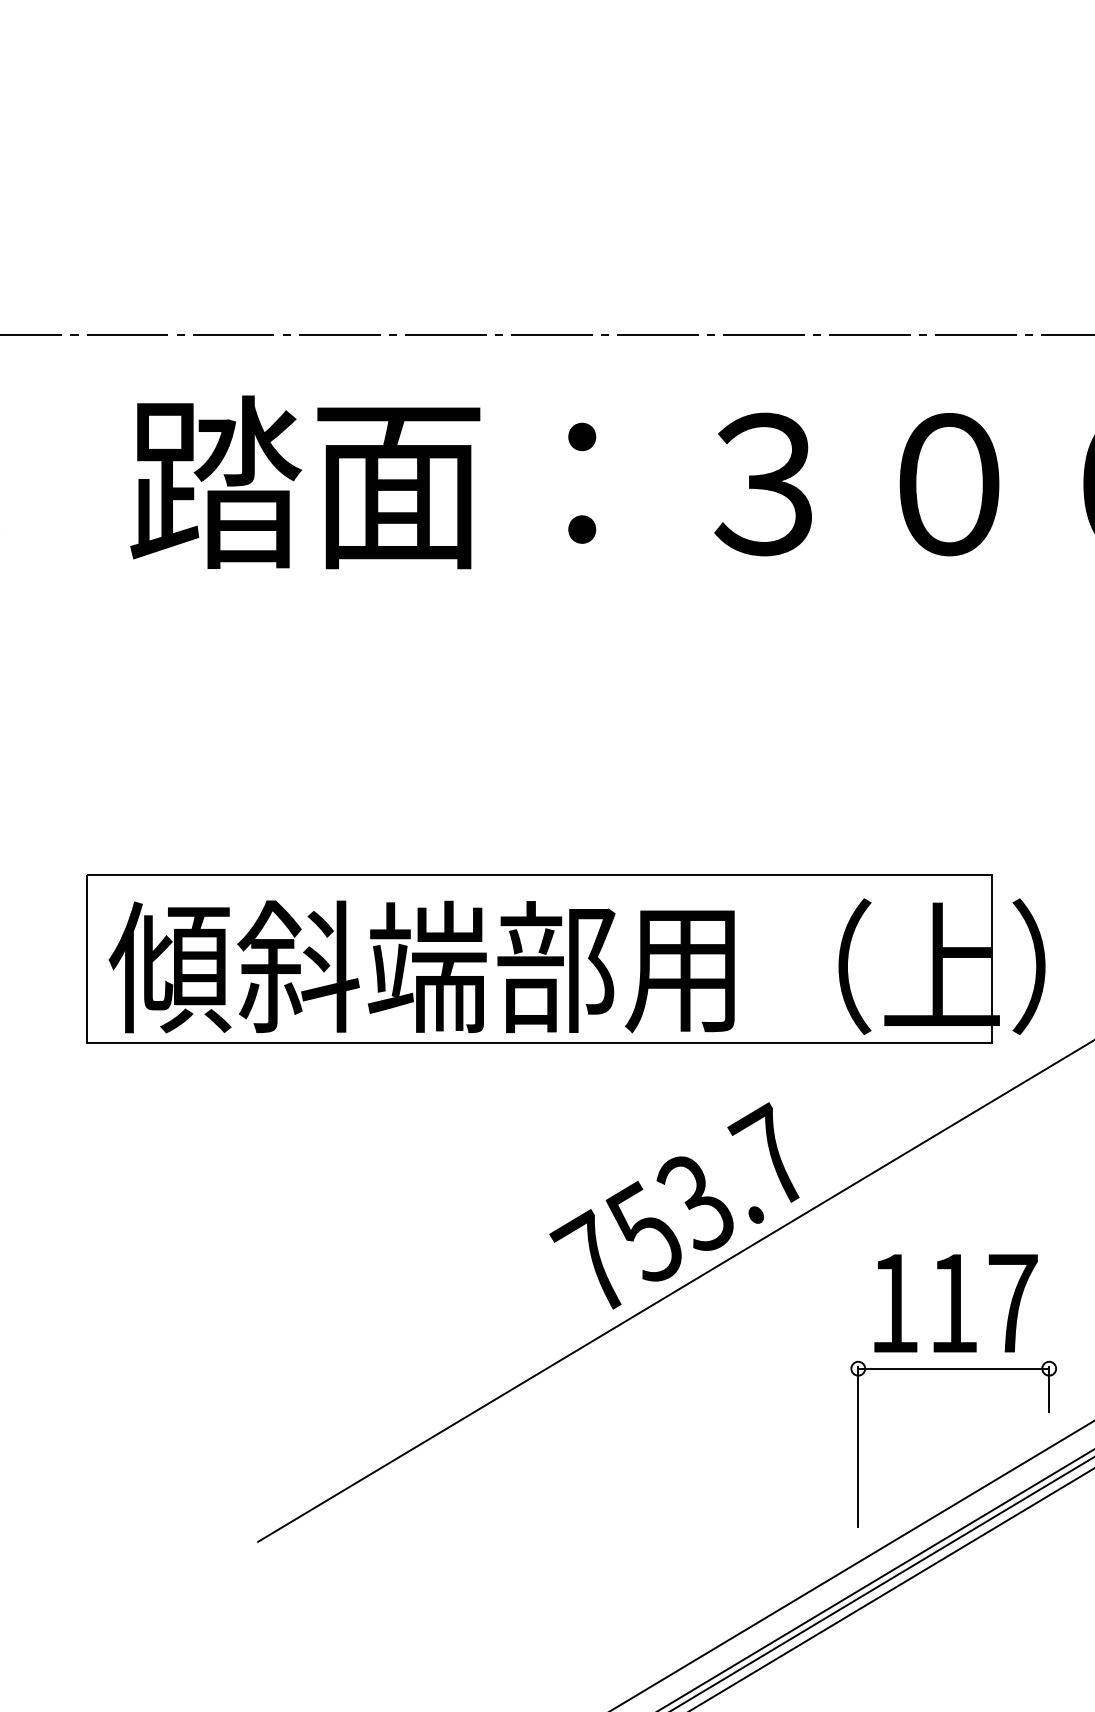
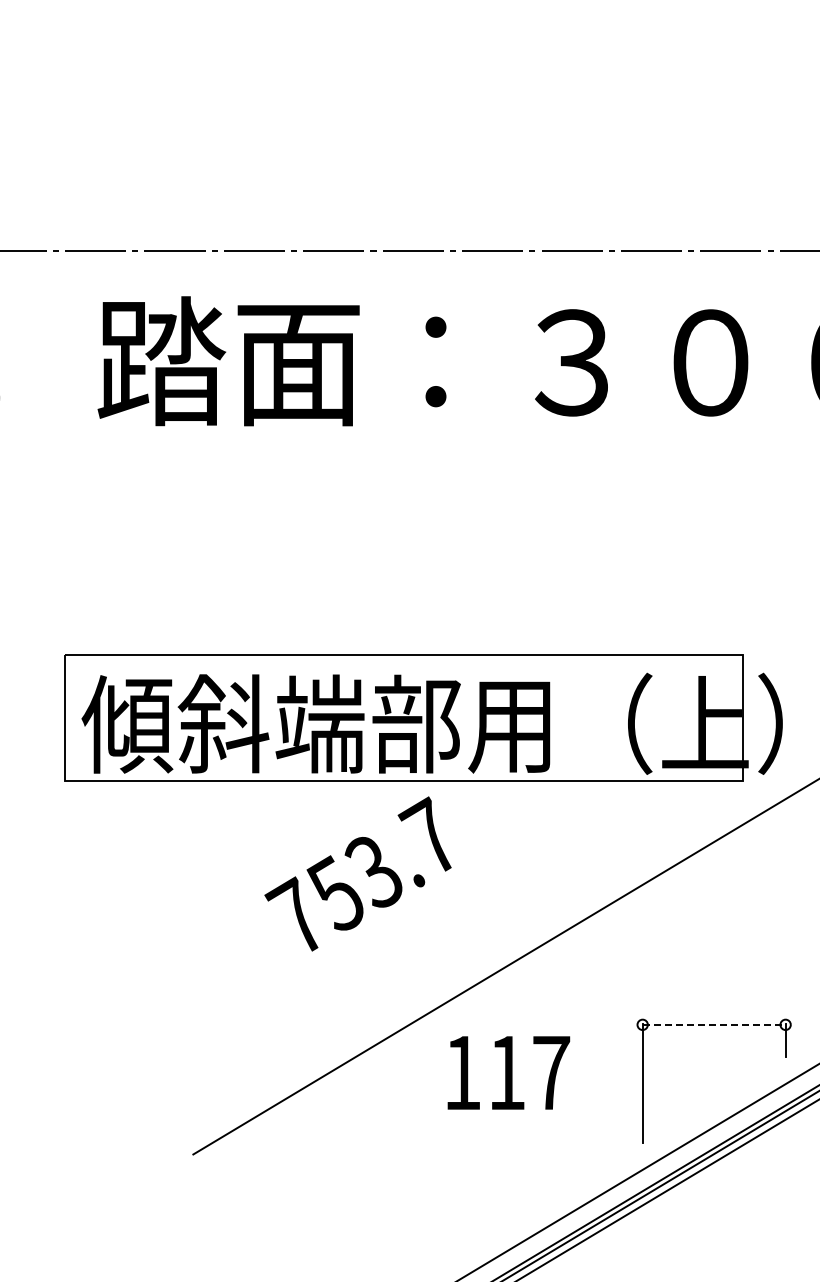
text: (673, 1205) -> (357, 873), moved
text: (955, 1302) -> (508, 1072), moved
line: (954, 1368) -> (714, 1024), solid -> dashed

